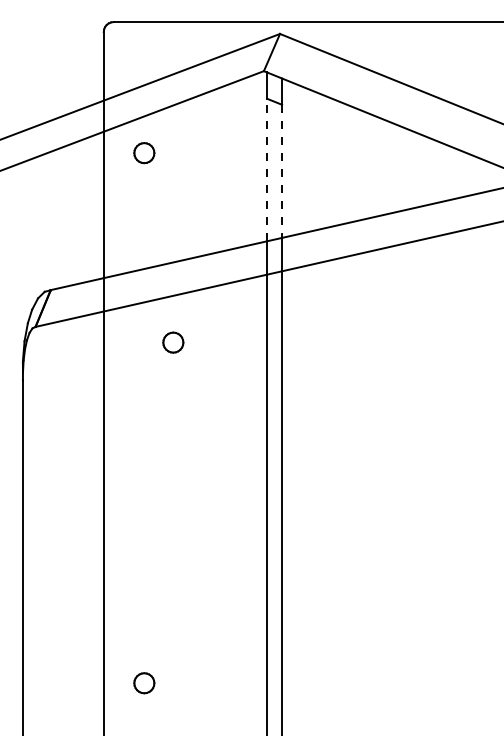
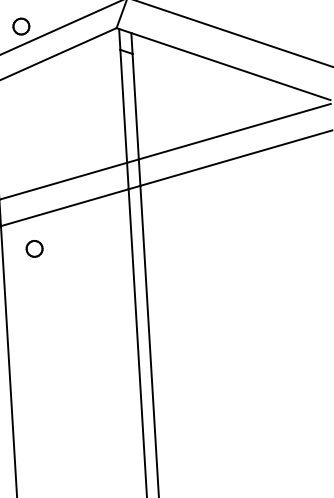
part: (144, 153) -> (21, 26), moved
line: (267, 169) -> (124, 105), dashed -> solid
line: (282, 171) -> (136, 106), dashed -> solid
part: (173, 342) -> (34, 248), moved

